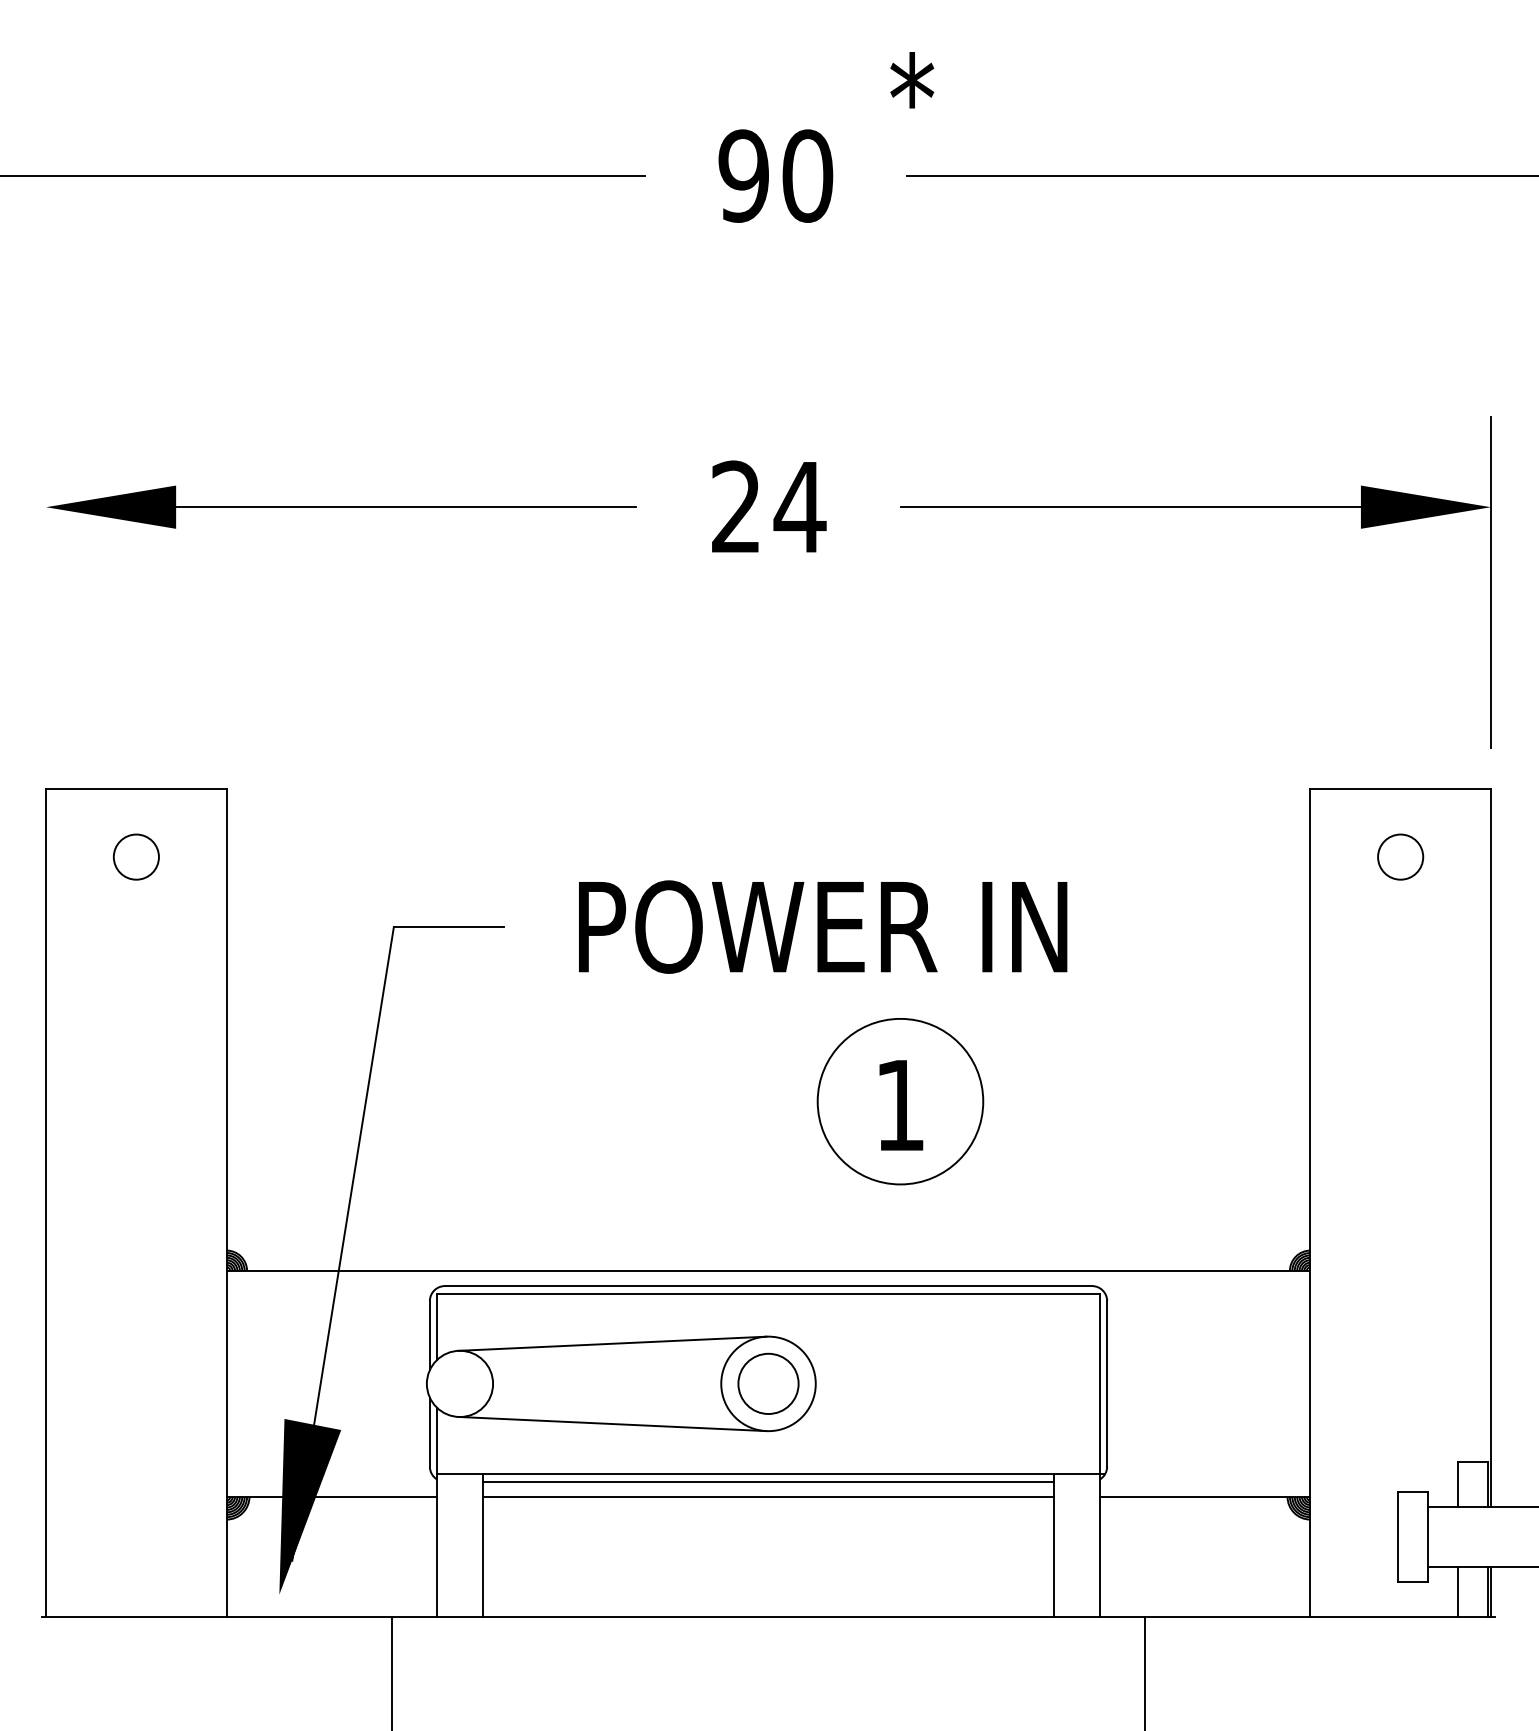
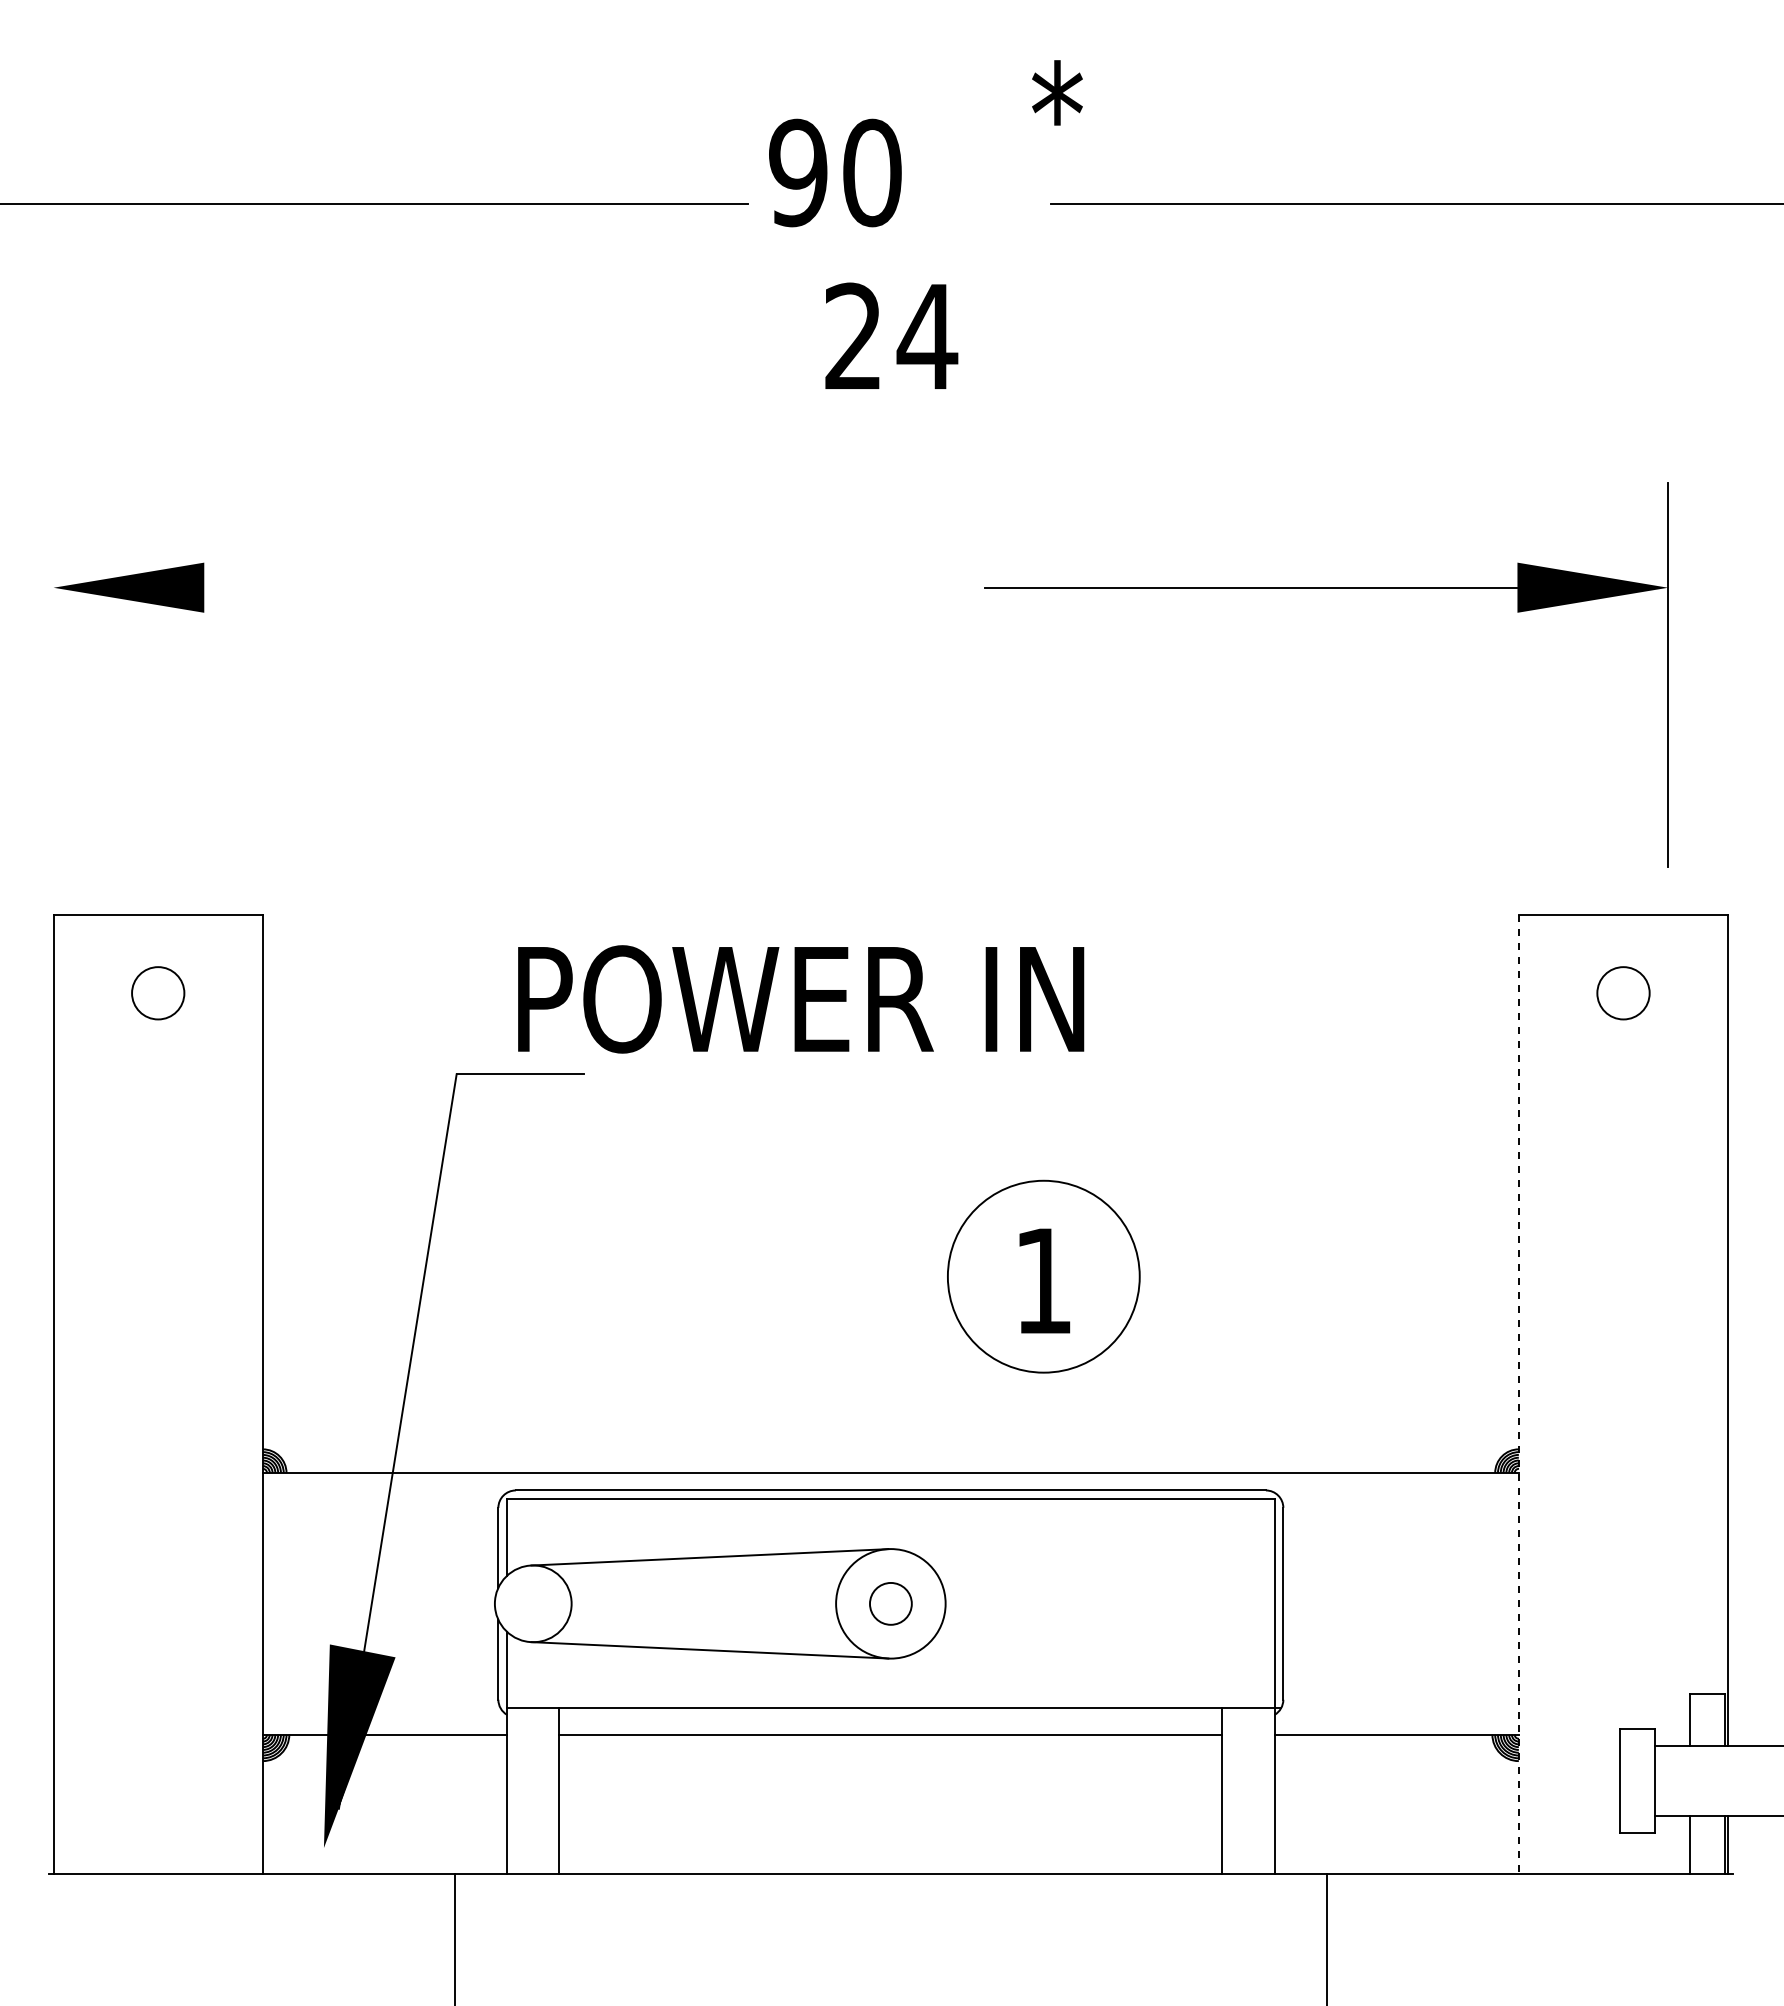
text: (775, 175) -> (835, 172), moved
text: (769, 506) -> (891, 335), moved
line: (405, 507) -> (470, 587), removed
part: (1196, 507) -> (1326, 588), moved
text: (823, 927) -> (801, 999), moved
line: (1310, 1203) -> (1518, 1394), solid -> dashed
circle: (768, 1383) -> (890, 1603), size x0.6
line: (768, 1481) -> (890, 1717), removed

